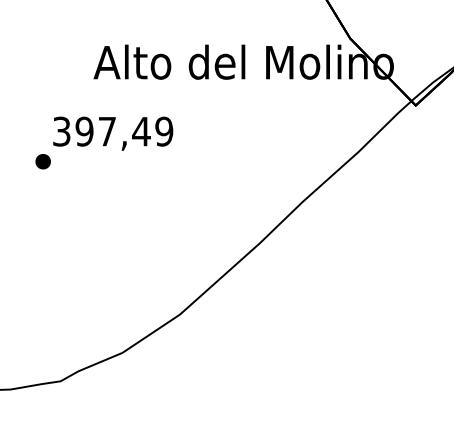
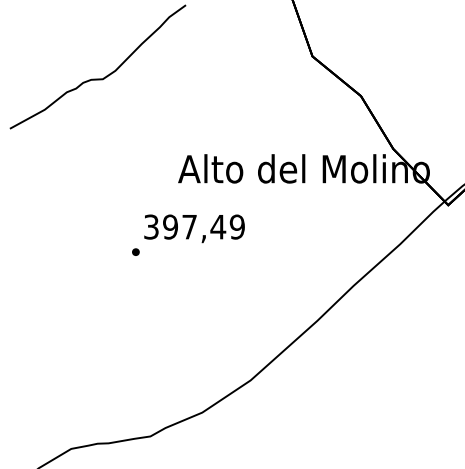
part: (42, 160) -> (135, 251), size x0.6

